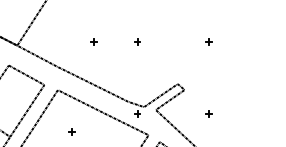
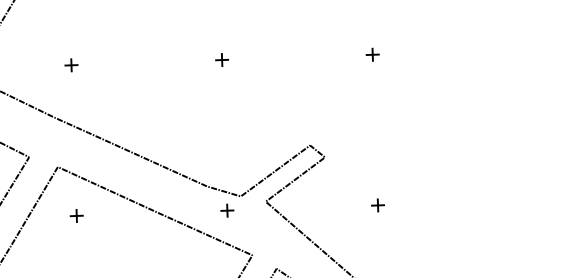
part: (93, 41) -> (70, 63), moved
part: (71, 131) -> (75, 215), moved

